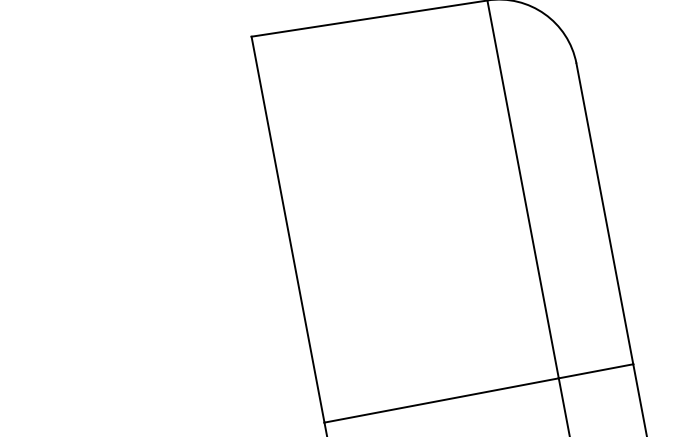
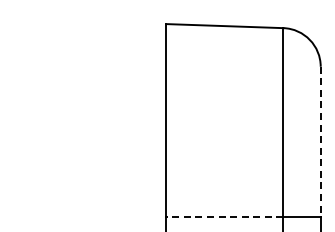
line: (604, 214) -> (320, 142), solid -> dashed
line: (441, 401) -> (224, 217), solid -> dashed

